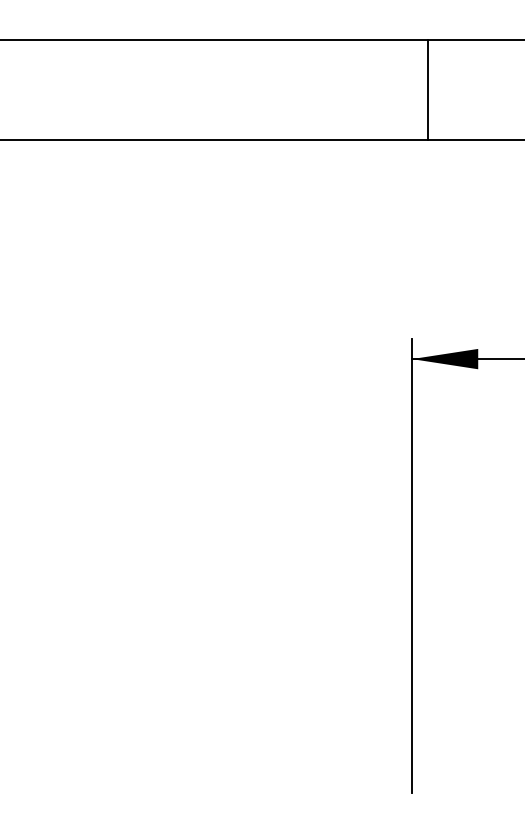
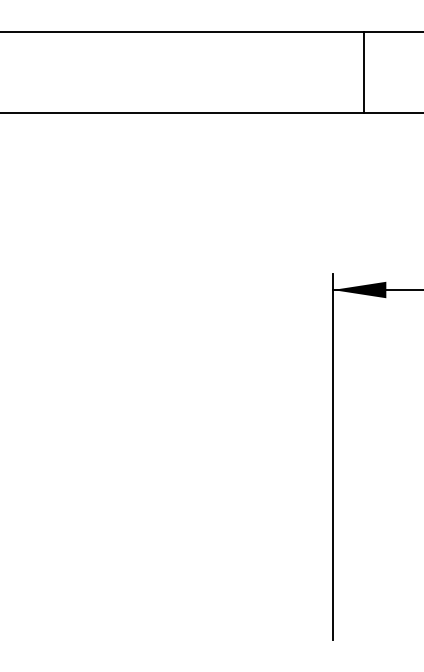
line: (428, 89) -> (363, 72), moved

